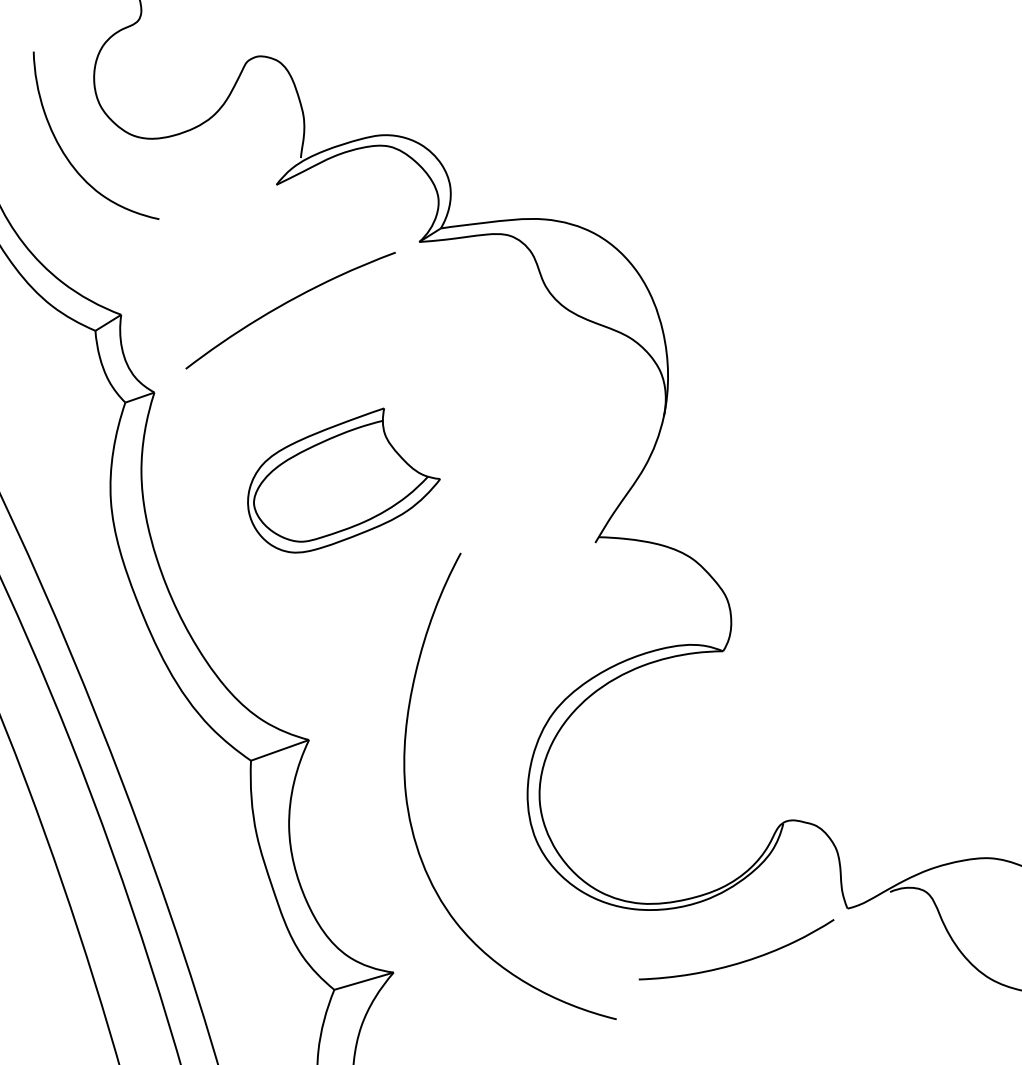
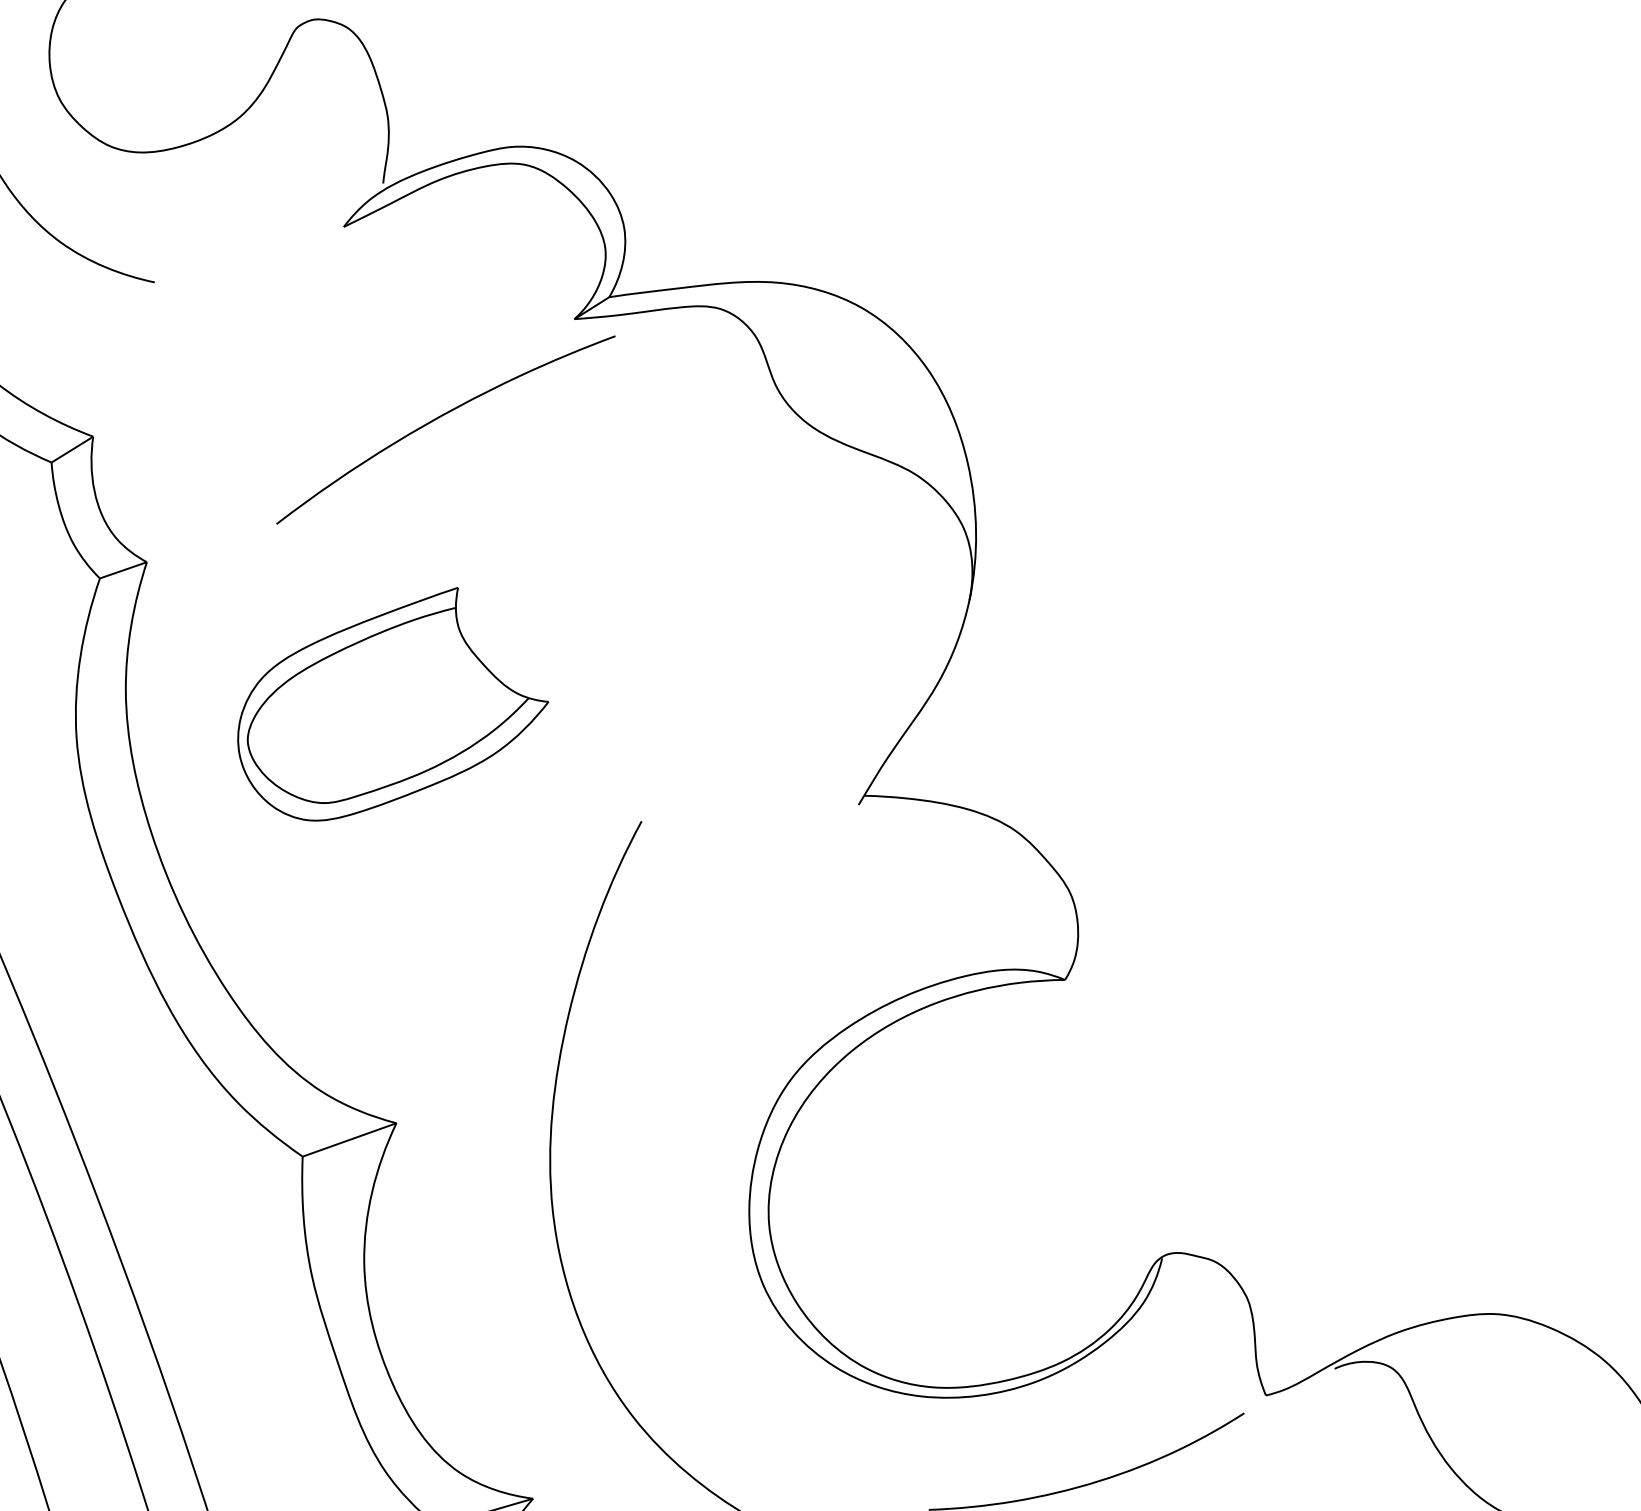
curve: (287, 303) -> (440, 418), moved
part: (343, 480) -> (392, 704), moved

